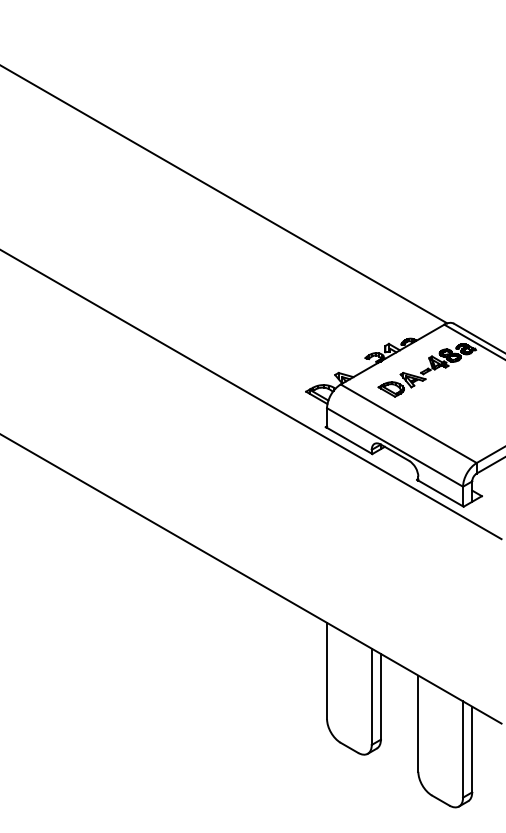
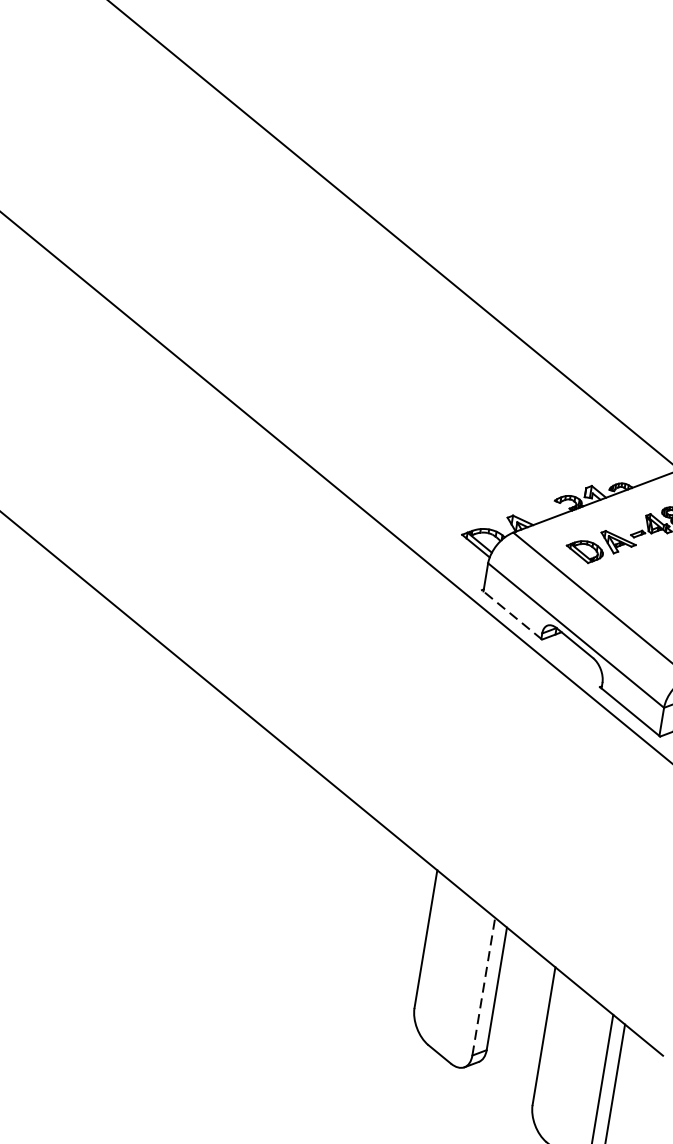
line: (349, 440) -> (512, 614), solid -> dashed
line: (371, 696) -> (483, 986), solid -> dashed

